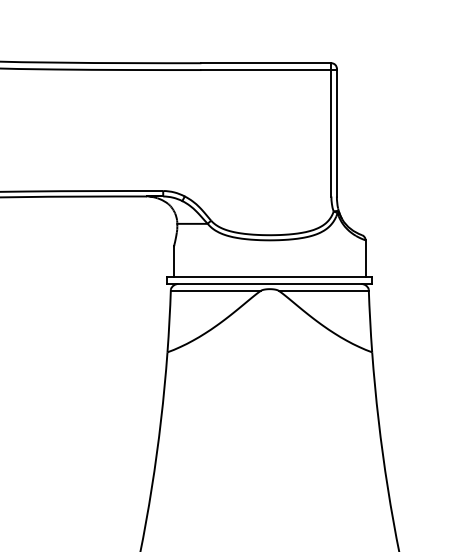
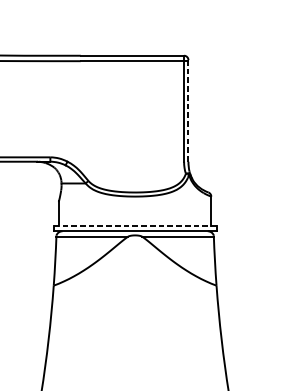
line: (336, 132) -> (188, 110), solid -> dashed
line: (270, 277) -> (135, 226), solid -> dashed

